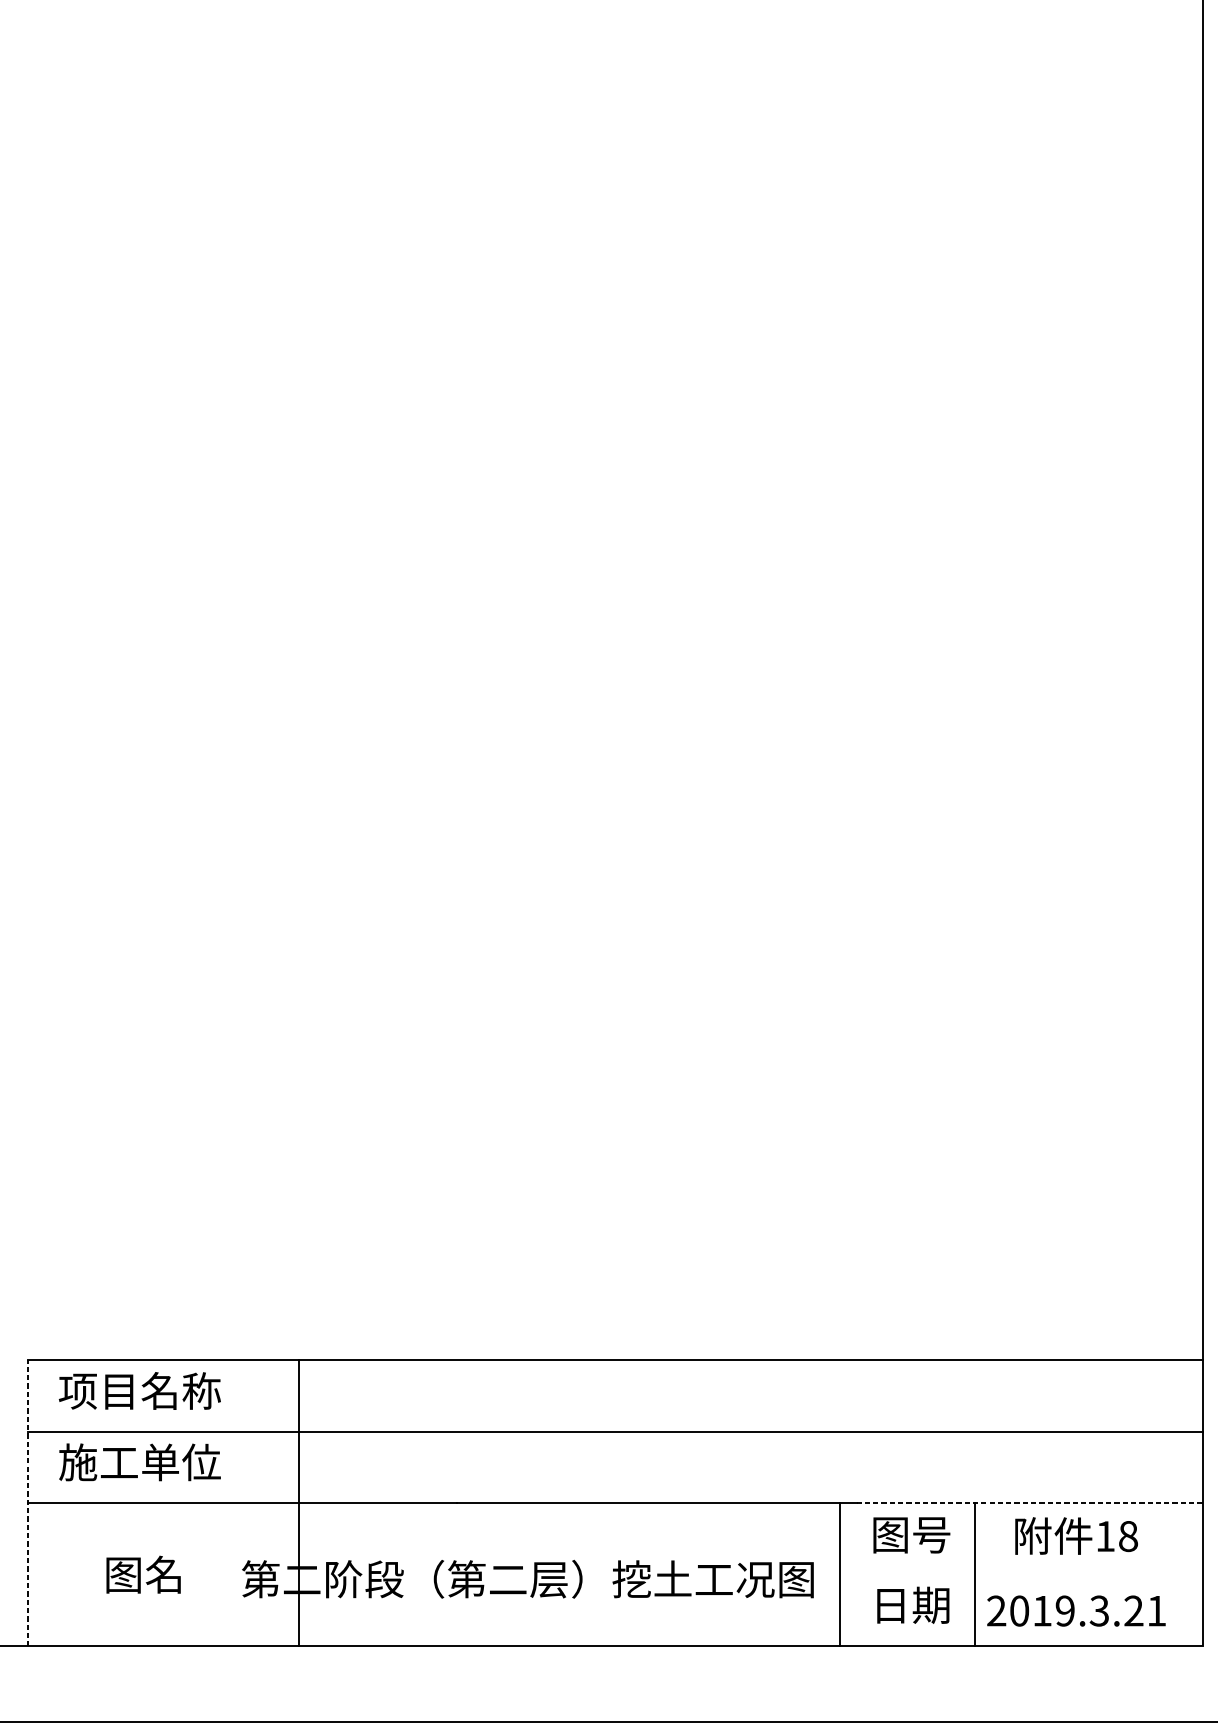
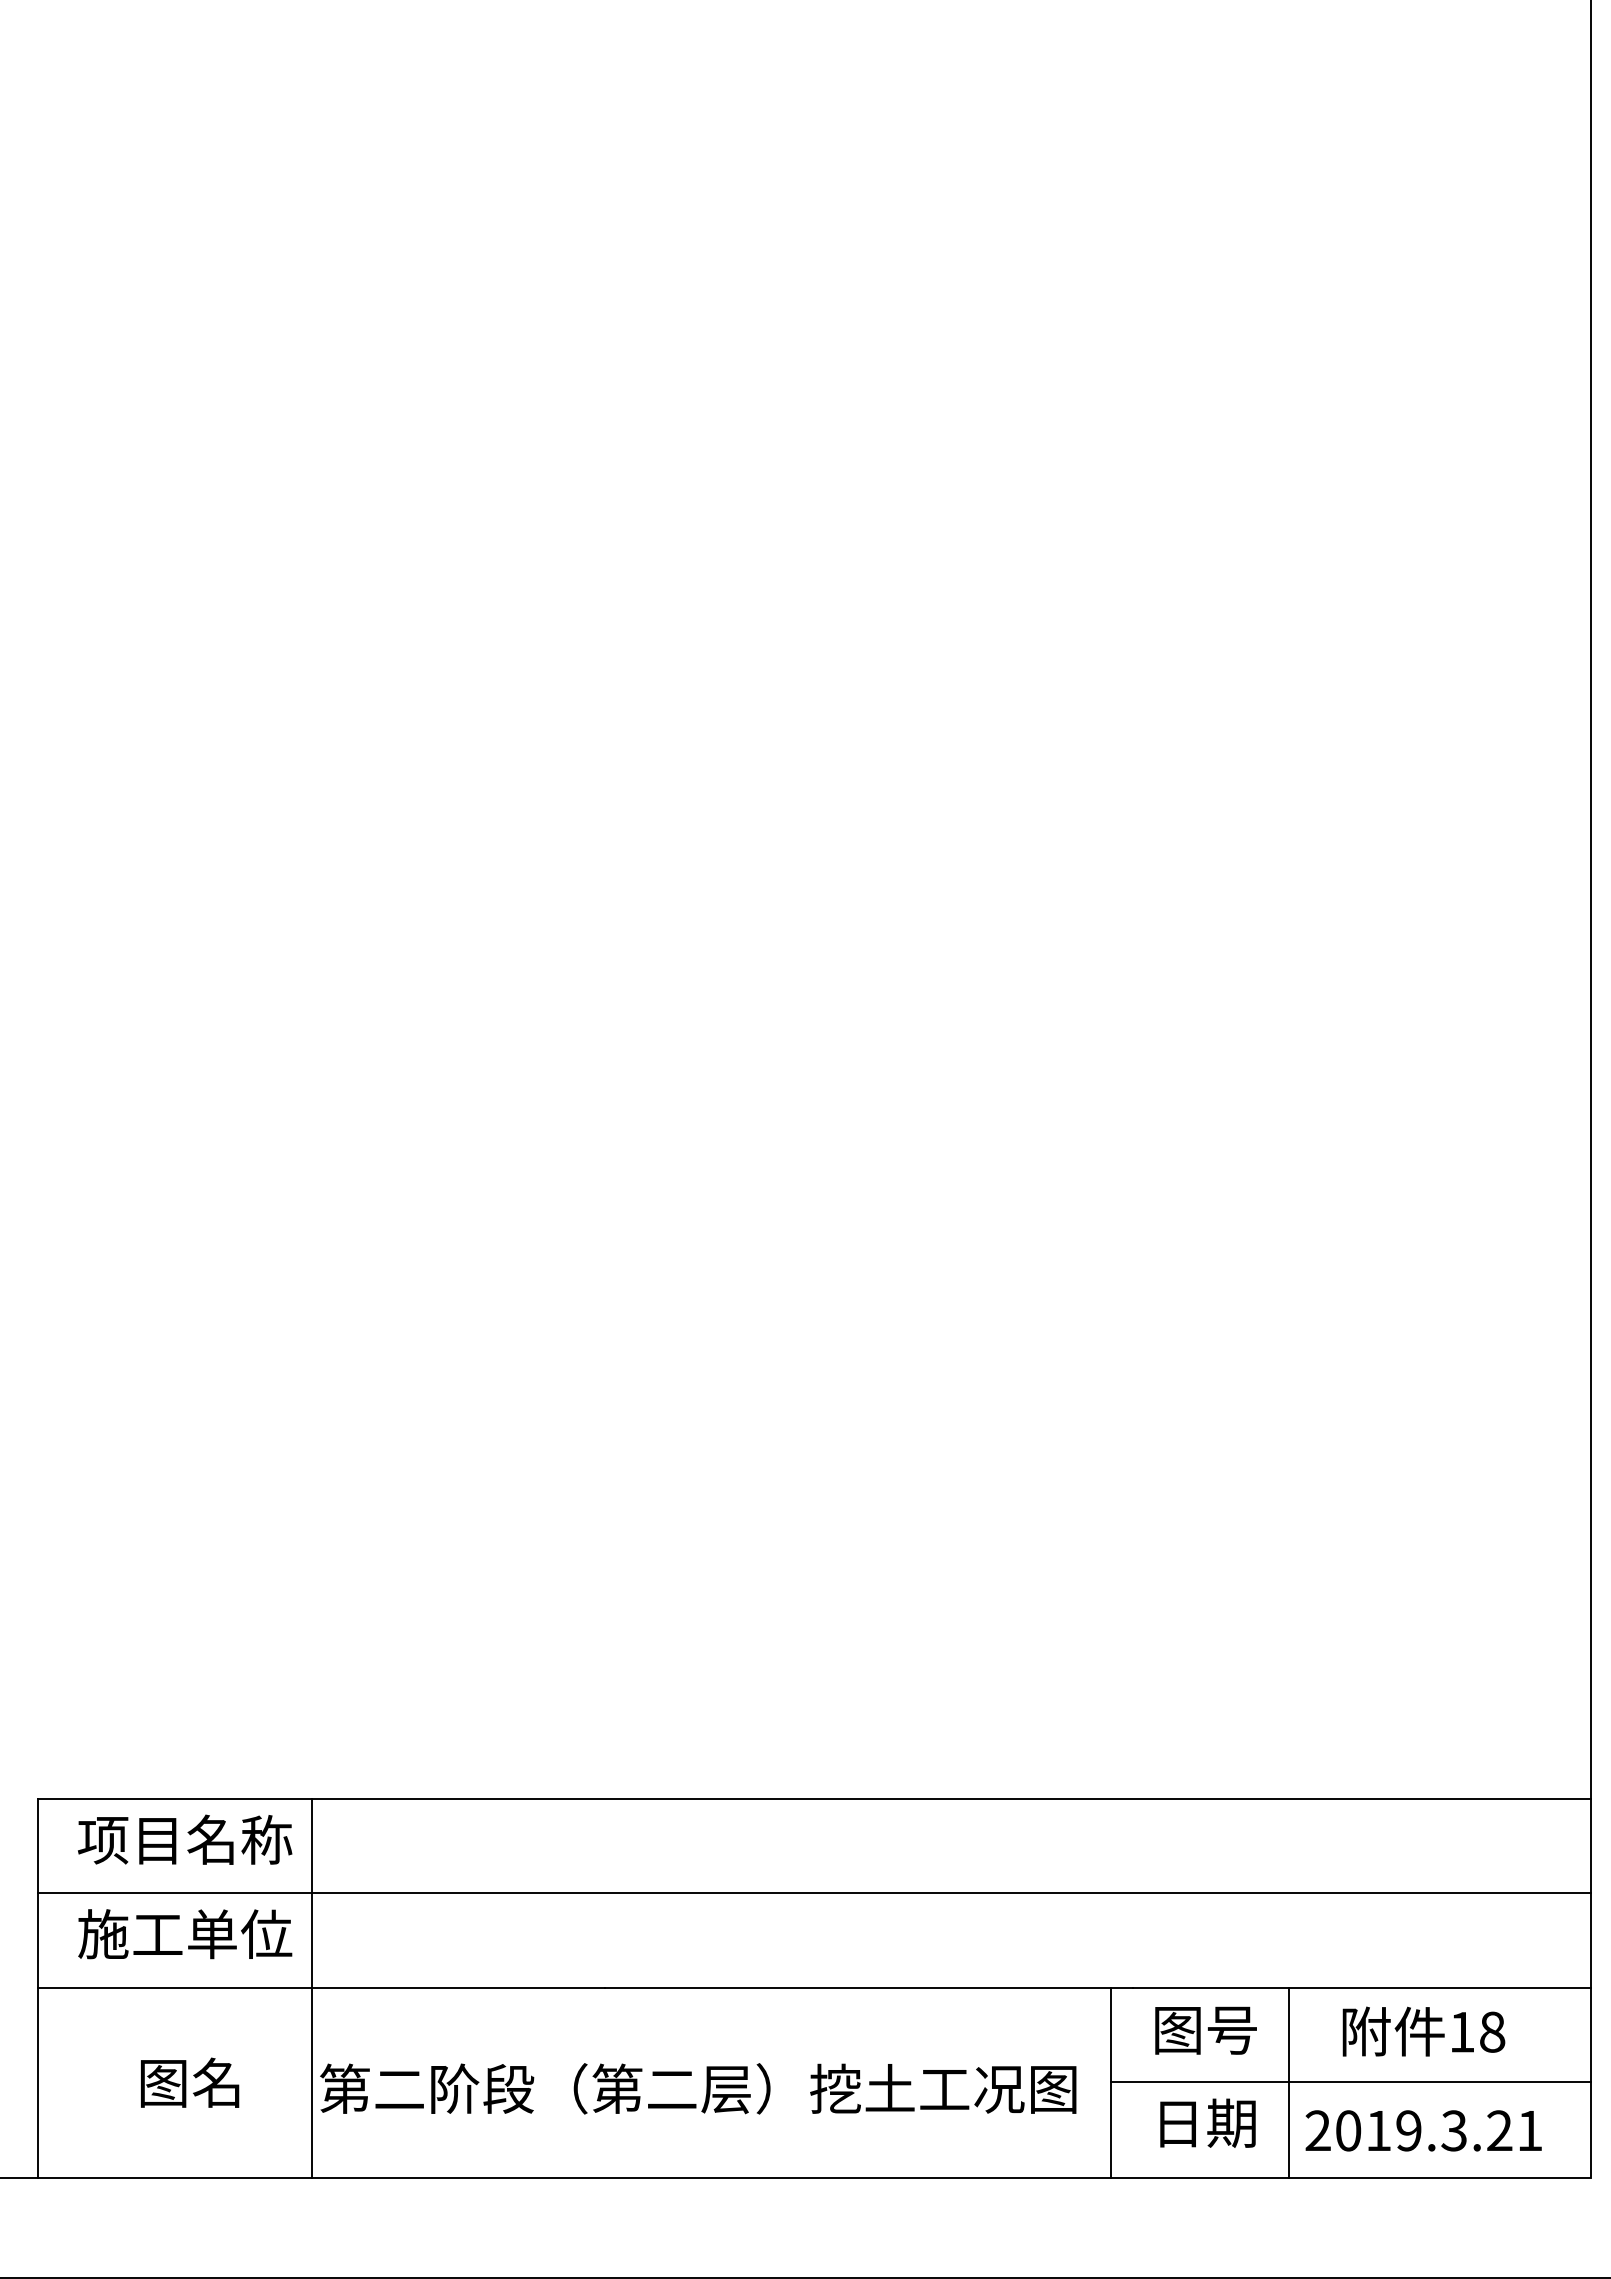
line: (28, 1502) -> (37, 1987), dashed -> solid
line: (1029, 1502) -> (1361, 1987), dashed -> solid
line: (298, 1503) -> (311, 1988), moved
line: (1021, 1574) -> (1350, 2082), added

